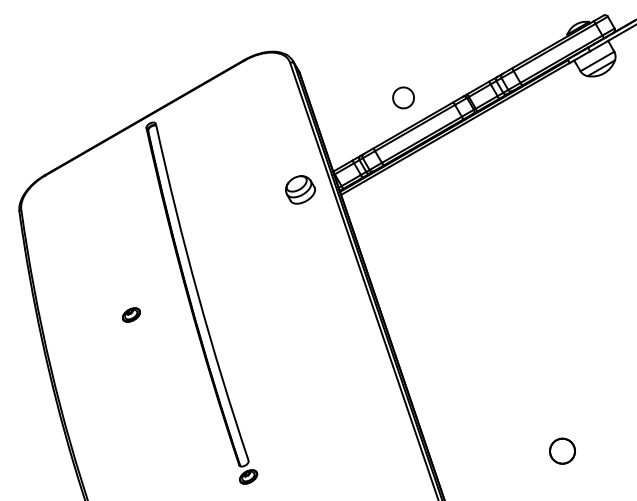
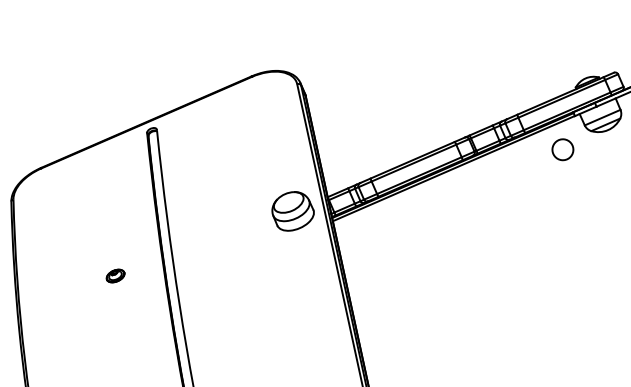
circle: (403, 97) -> (562, 149), moved
part: (300, 189) -> (293, 211), size x1.43
part: (131, 314) -> (115, 275), moved

